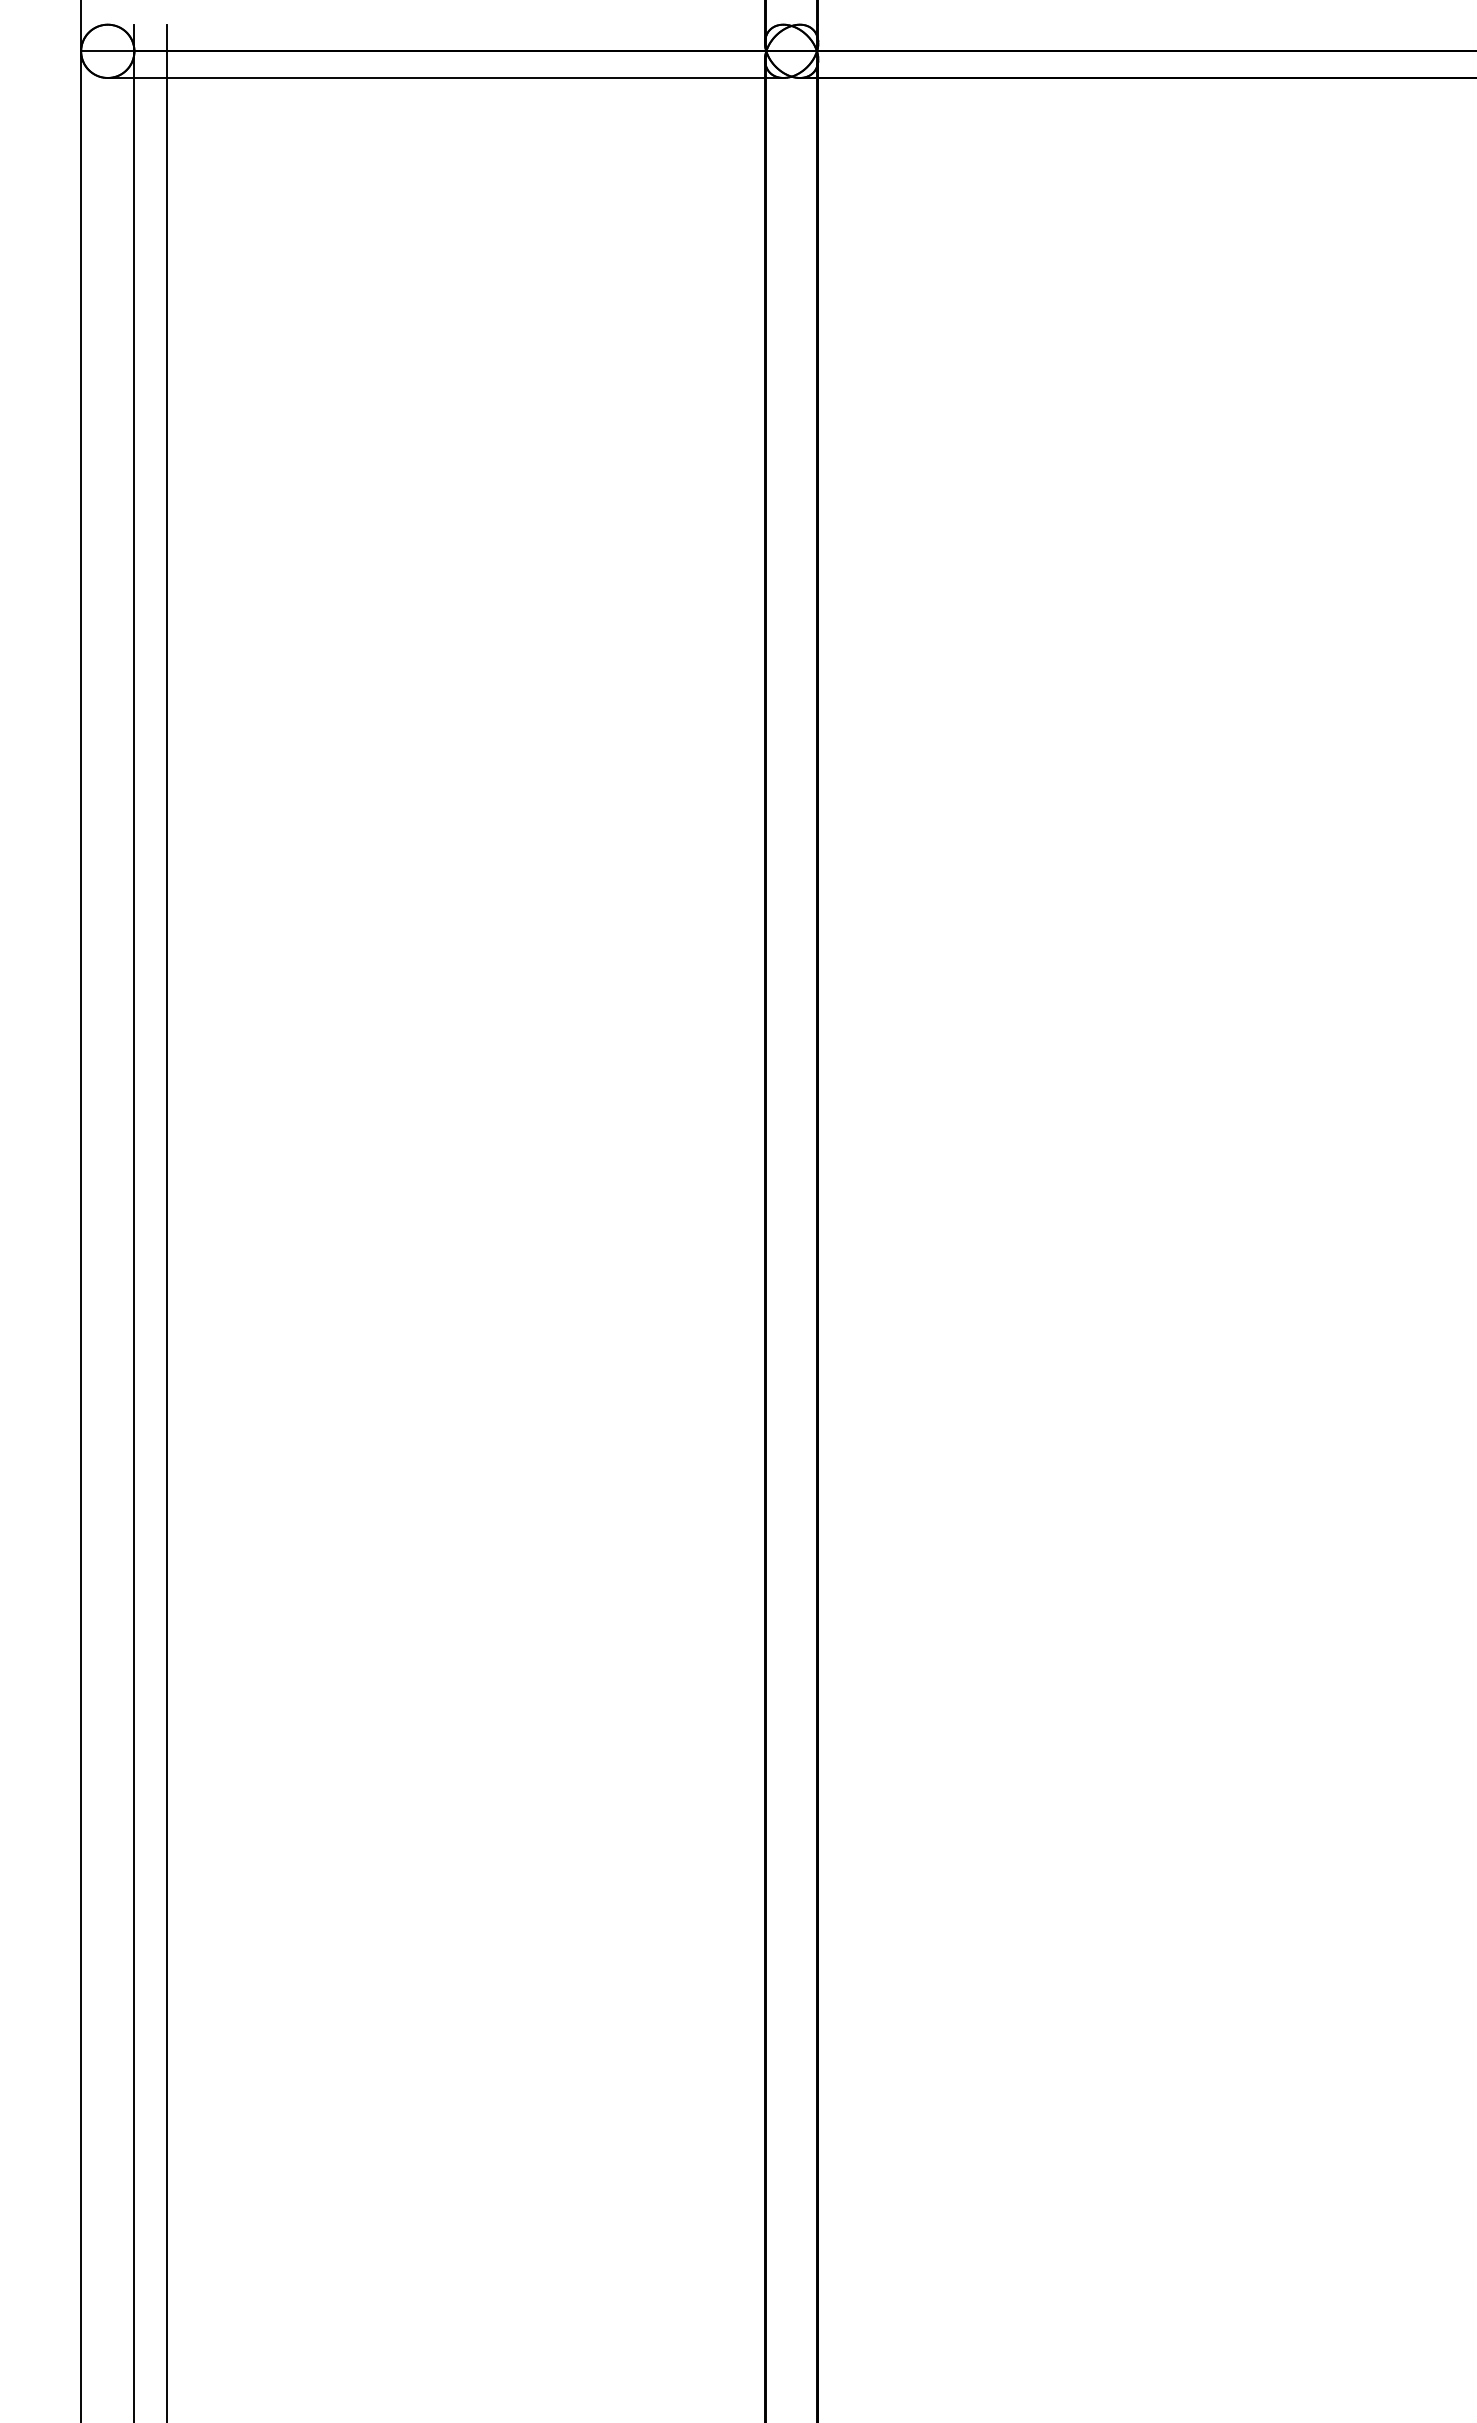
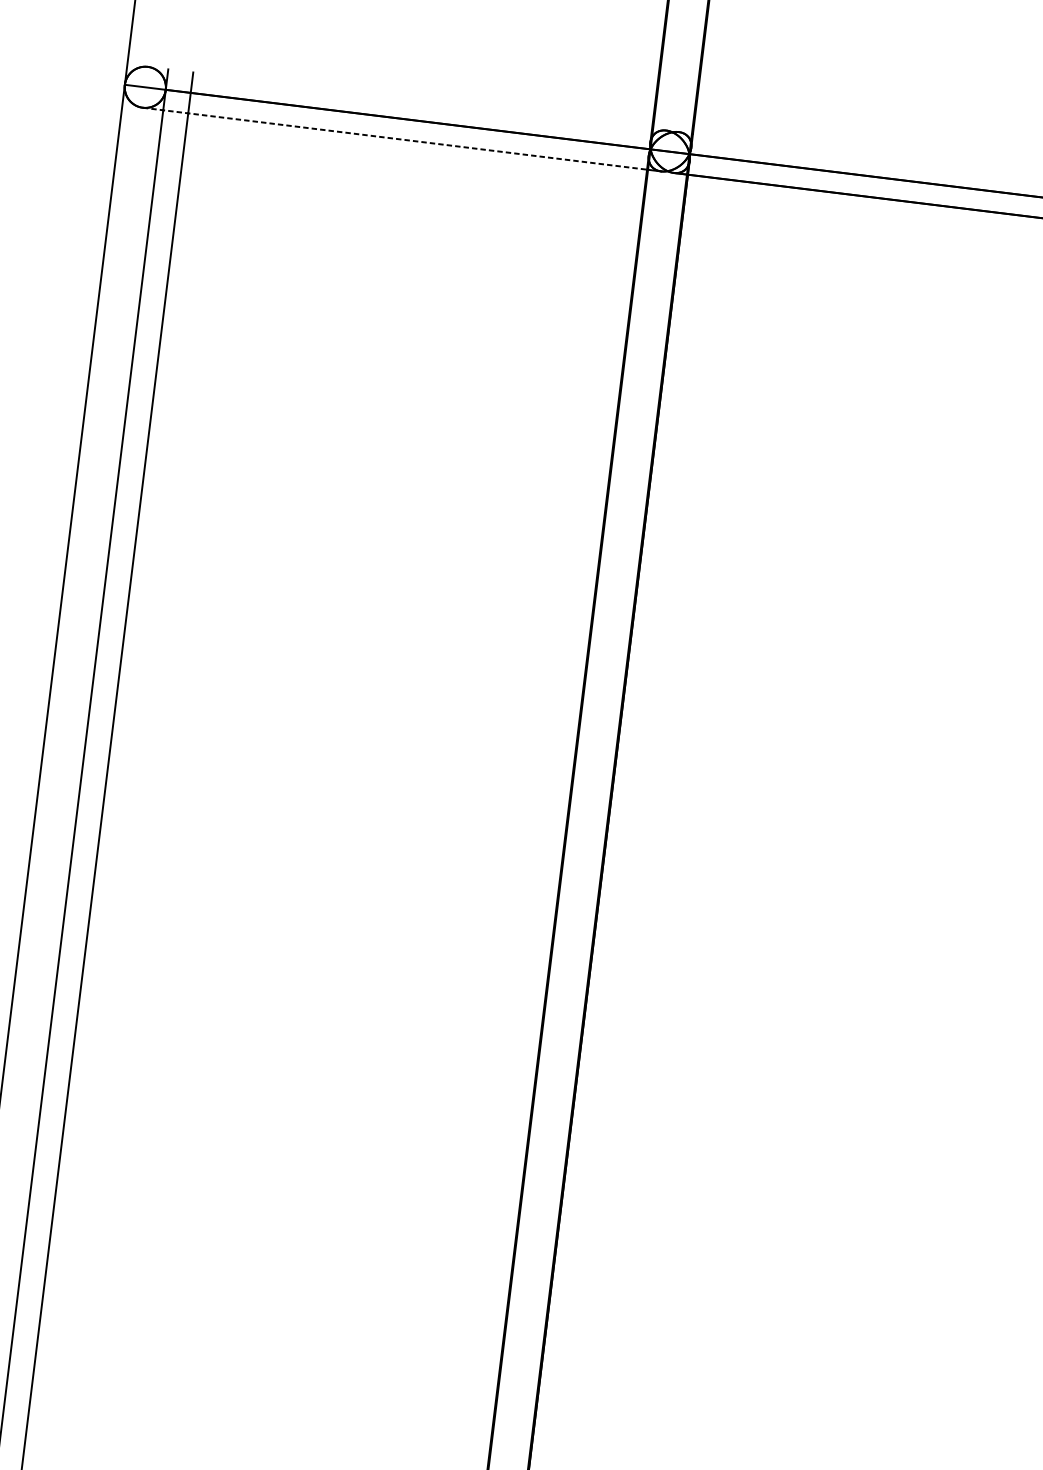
line: (436, 78) -> (394, 139), solid -> dashed

